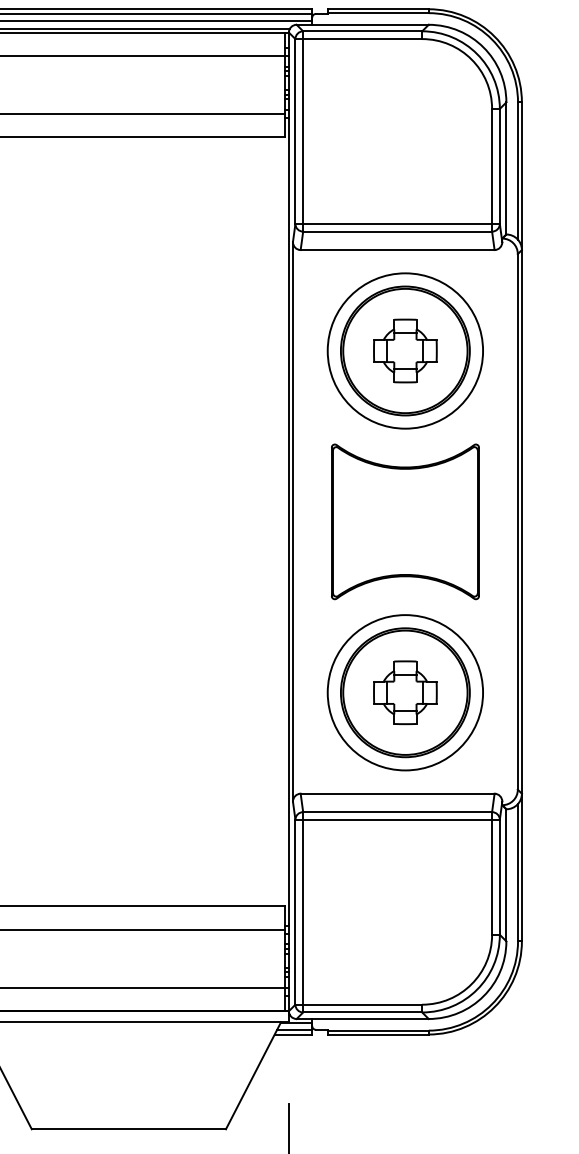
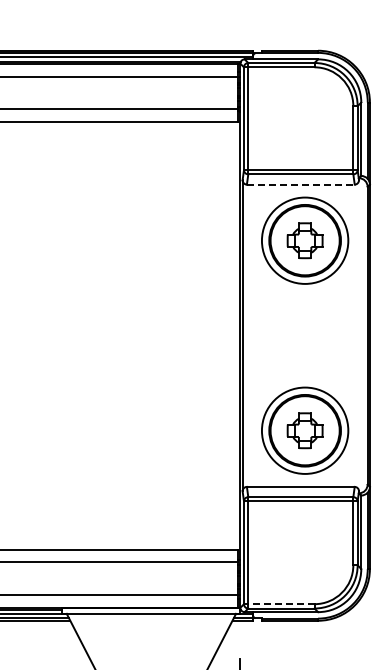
line: (397, 249) -> (300, 184), solid -> dashed
part: (404, 521) -> (304, 335), removed
line: (361, 1005) -> (280, 604), solid -> dashed

